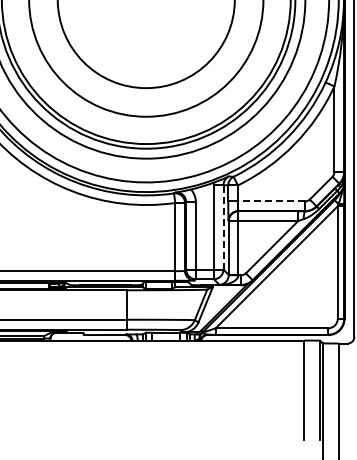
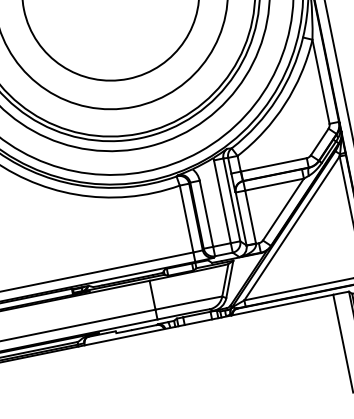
line: (271, 201) -> (273, 164), dashed -> solid
line: (223, 226) -> (231, 199), dashed -> solid

